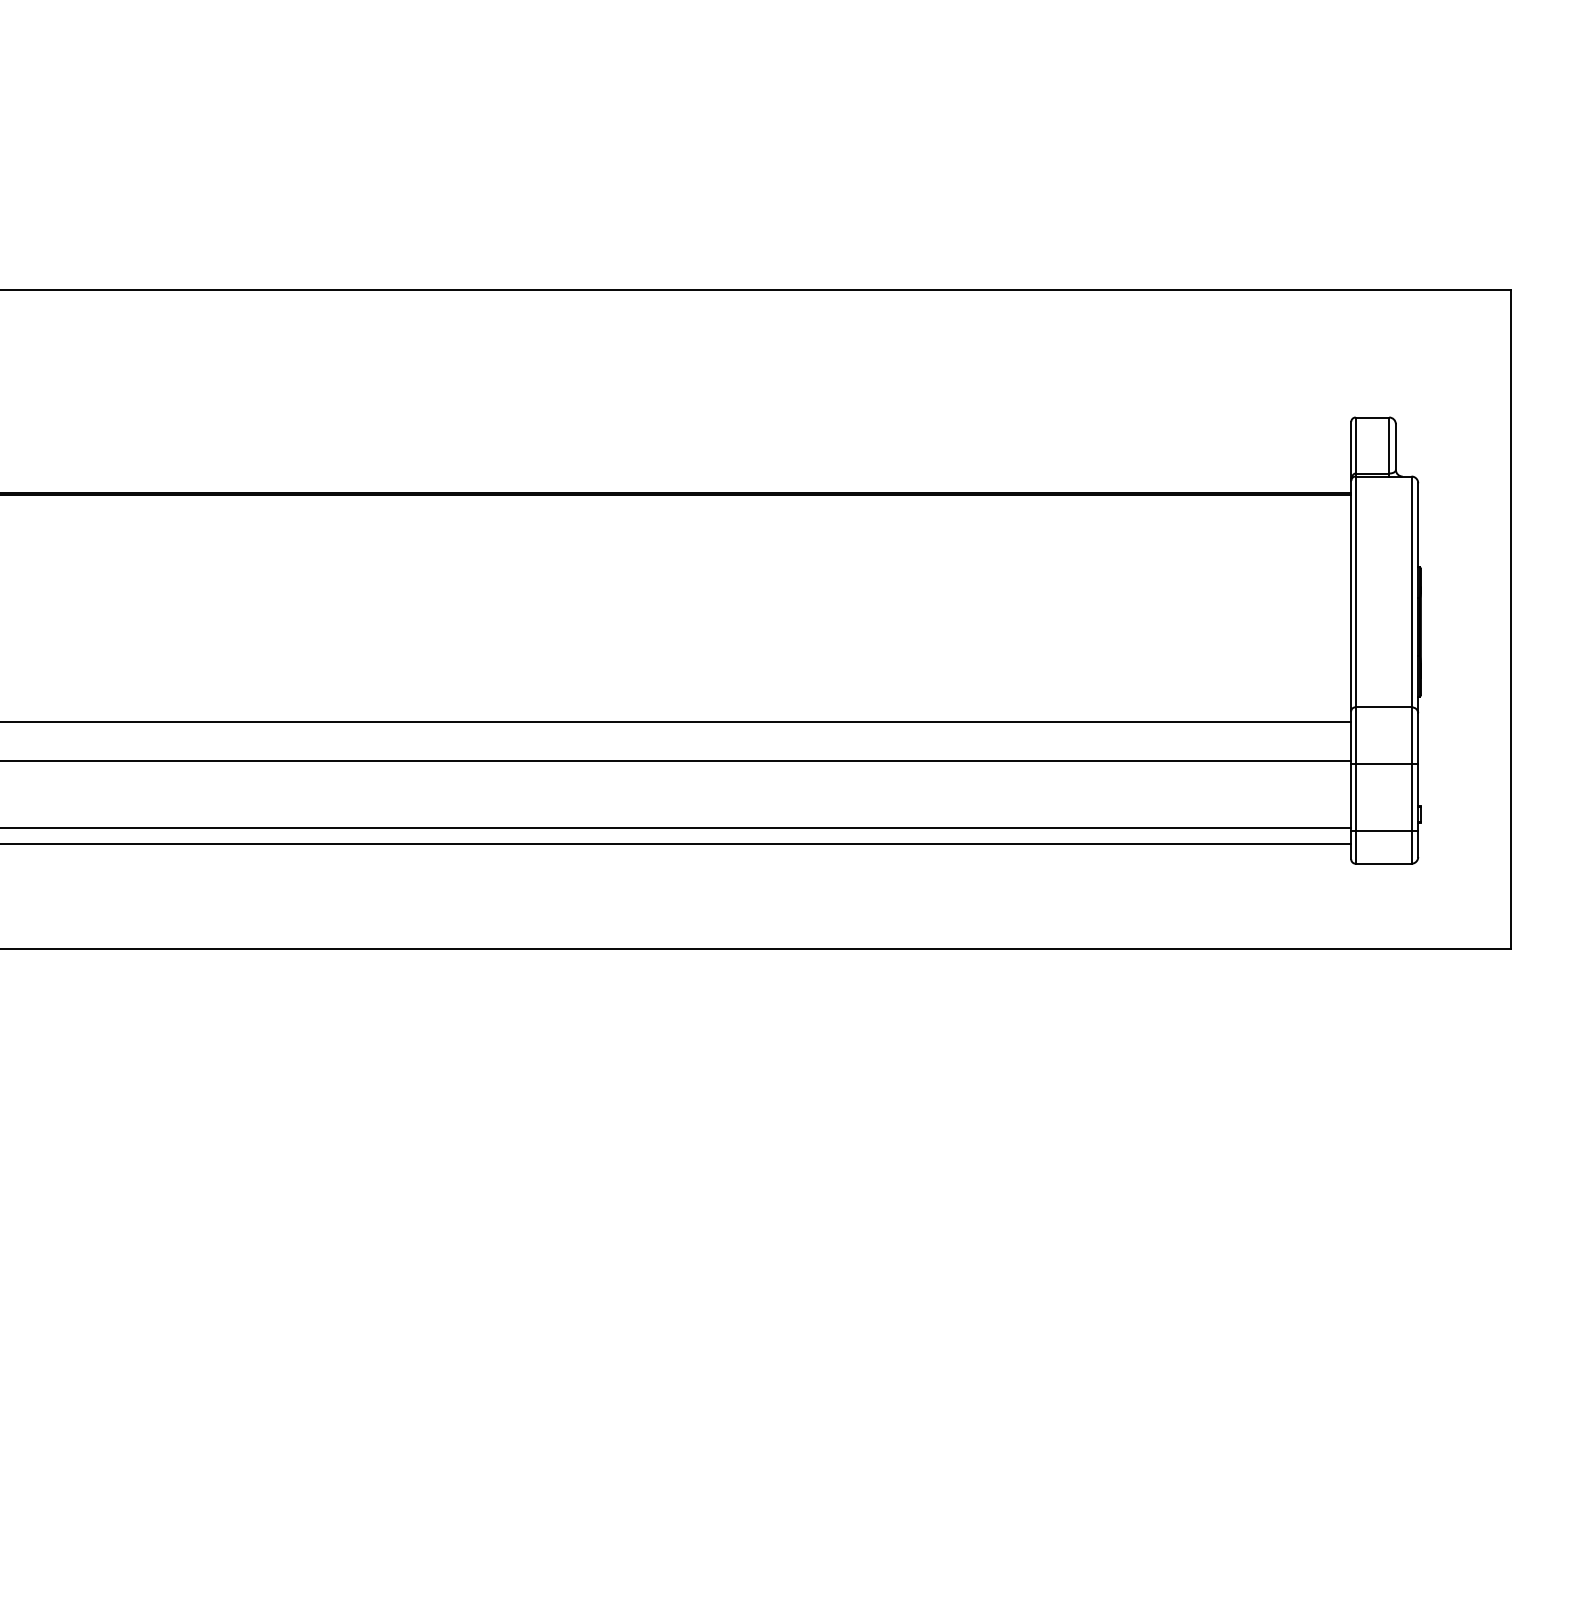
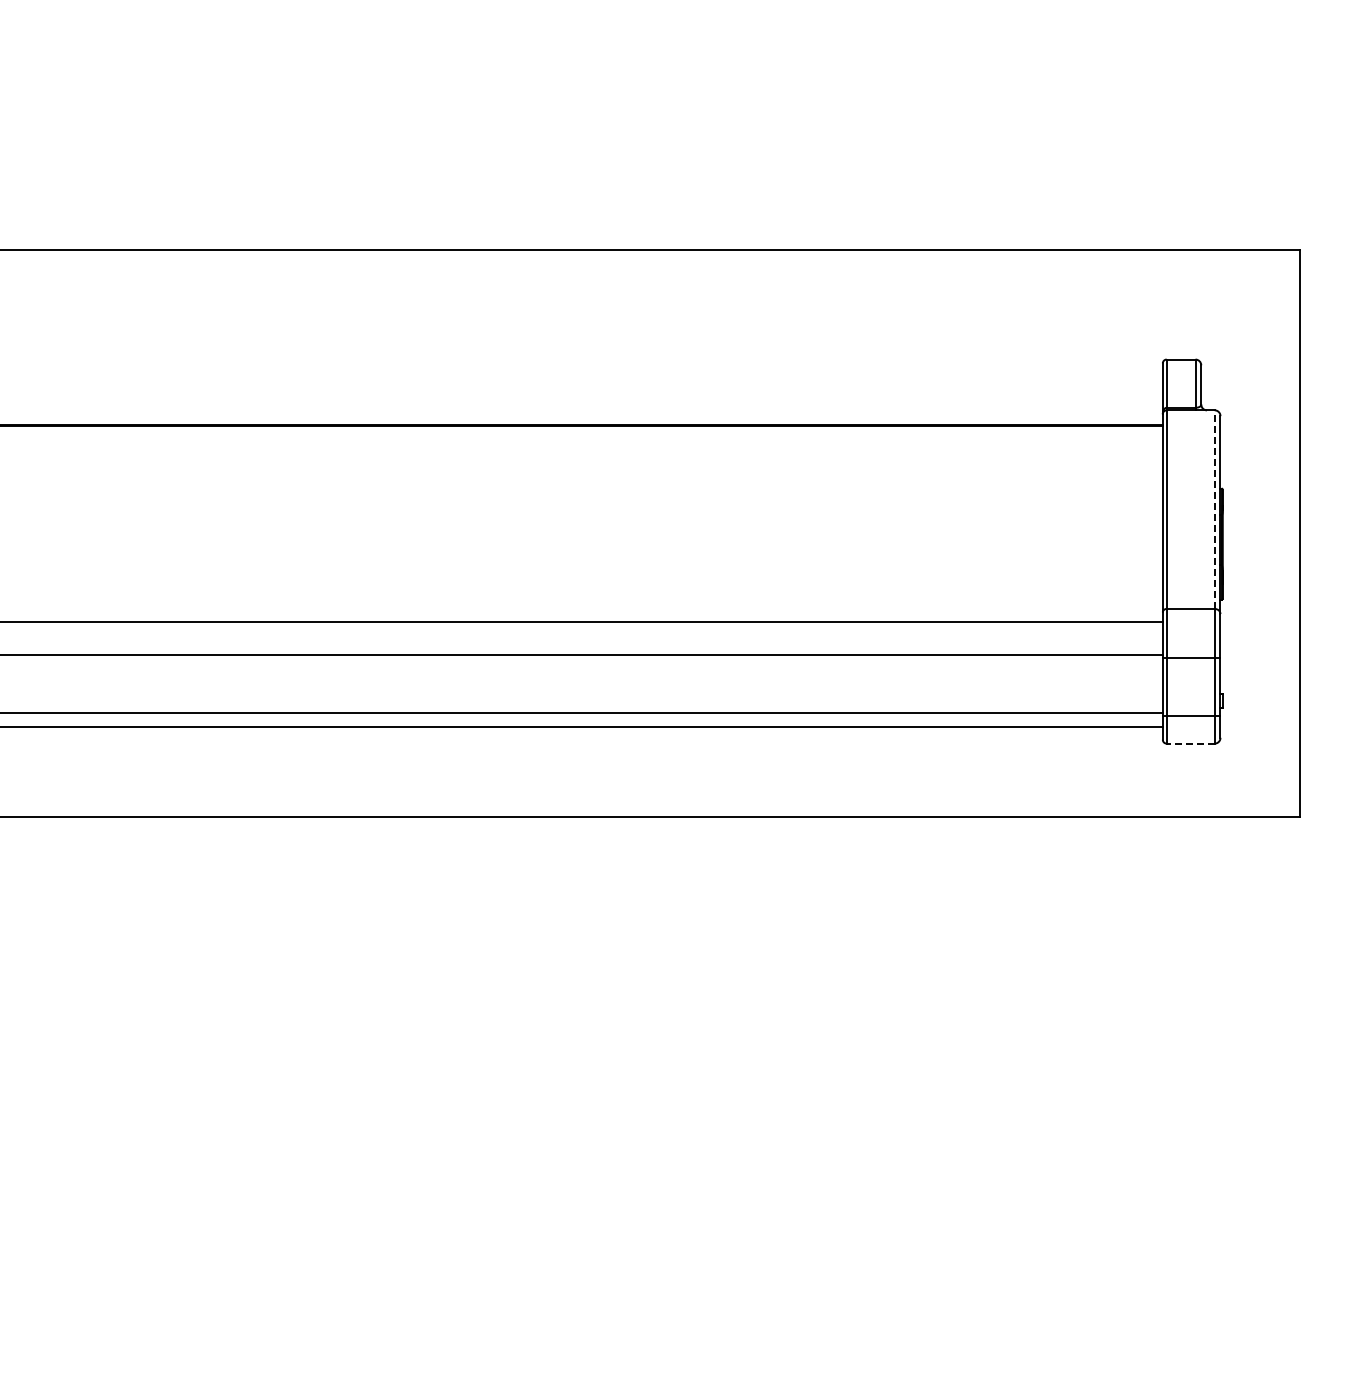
line: (1411, 591) -> (1214, 509), solid -> dashed
line: (1383, 863) -> (1190, 743), solid -> dashed

